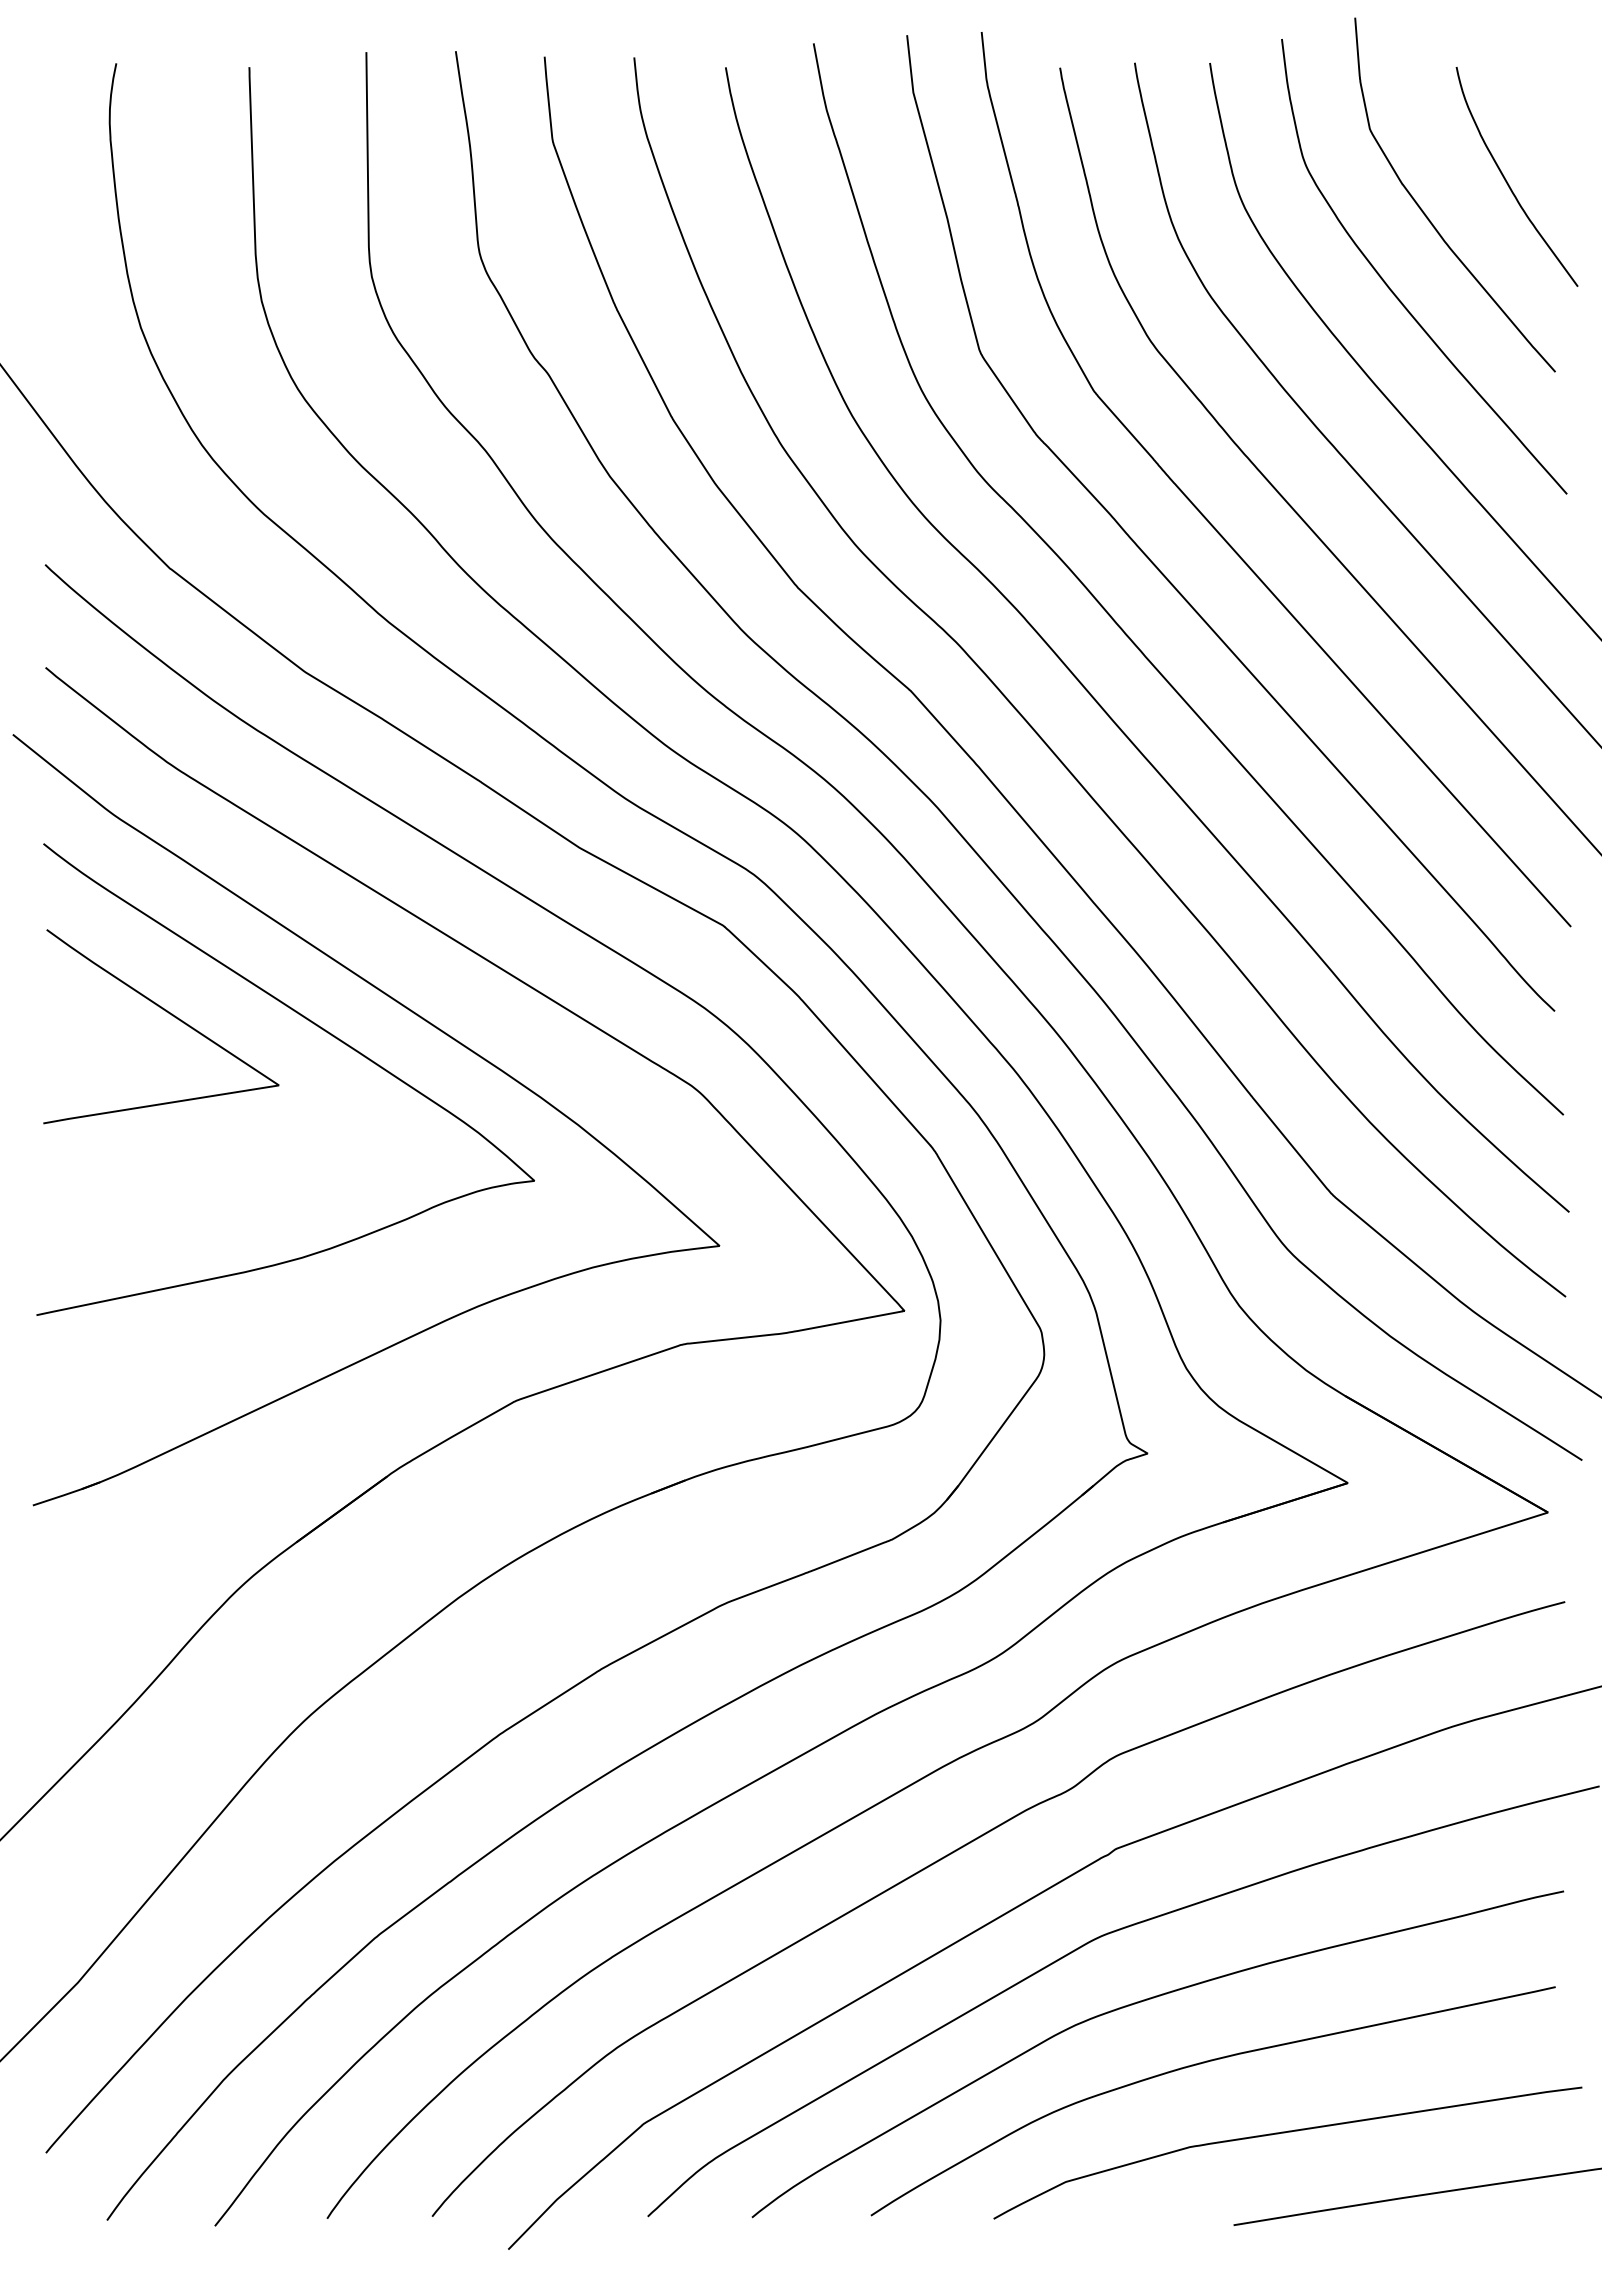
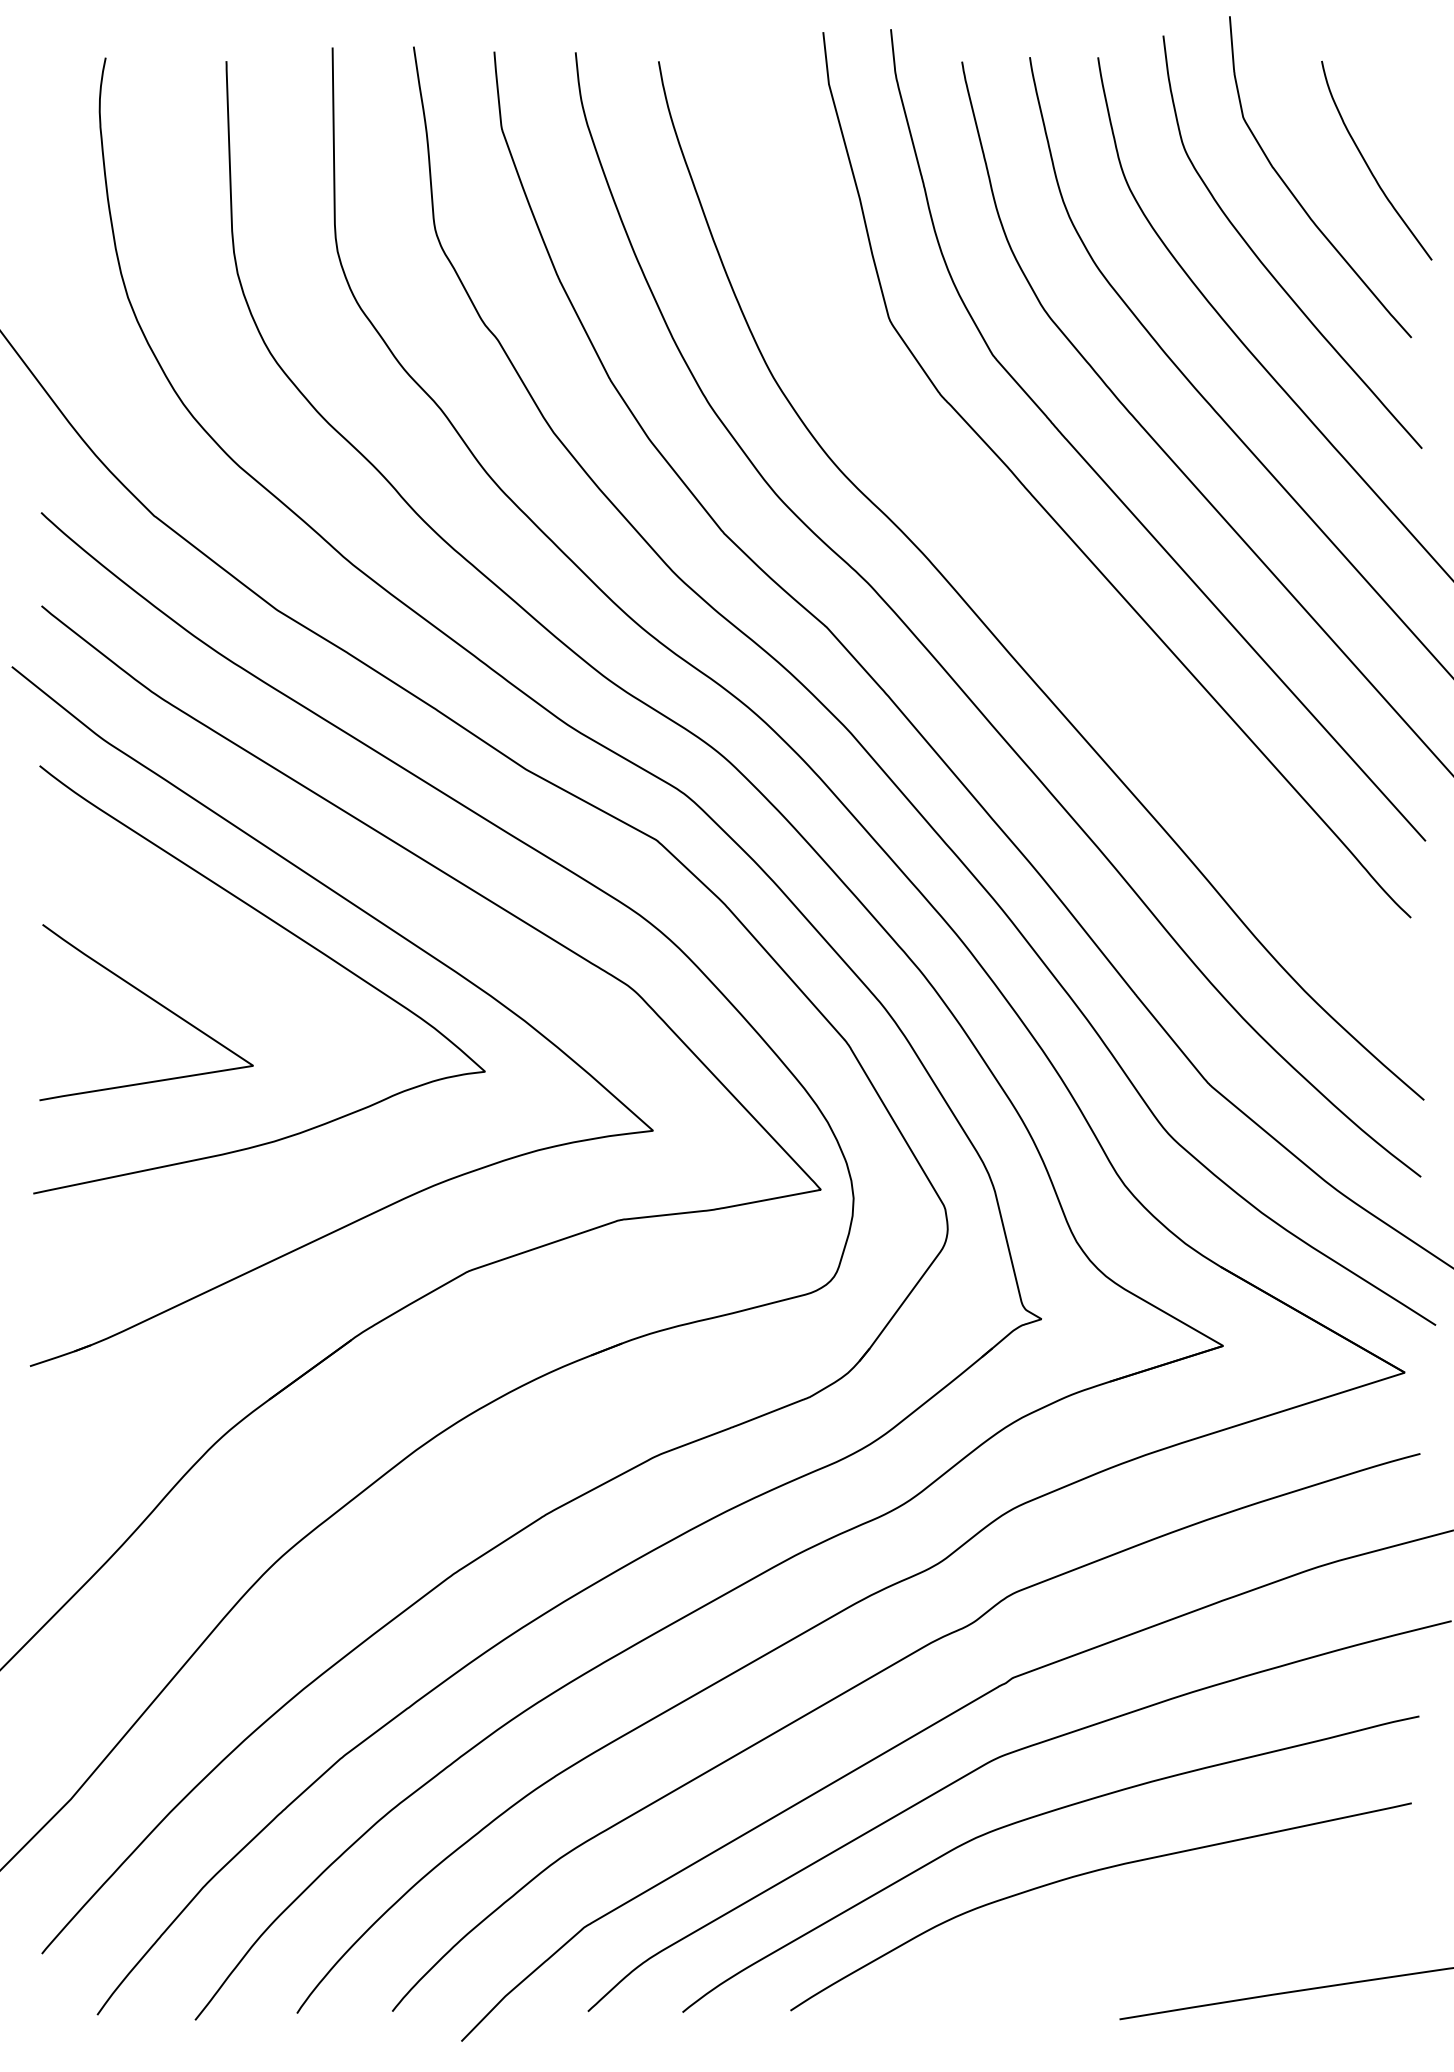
curve: (1123, 629) -> (1019, 571), removed
curve: (169, 1014) -> (153, 1001), moved
curve: (1285, 2133) -> (1166, 1936), removed

